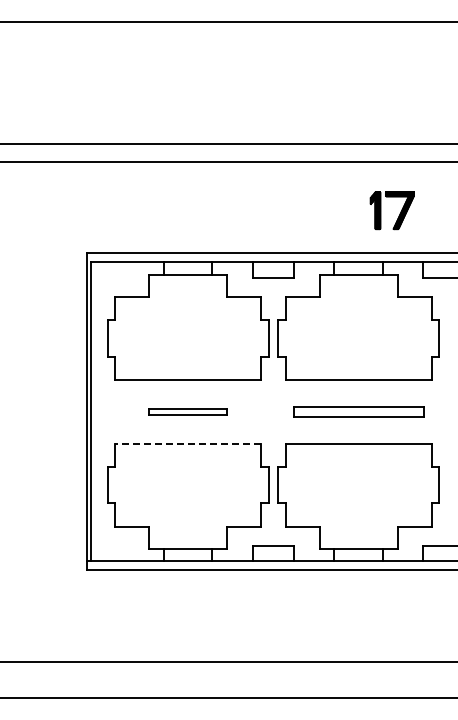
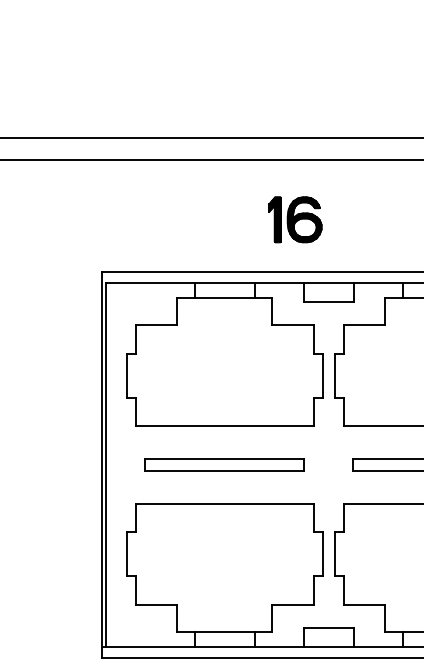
part: (245, 210) -> (294, 219), added
part: (187, 411) -> (224, 464), size x1.67
line: (187, 444) -> (224, 504), dashed -> solid

